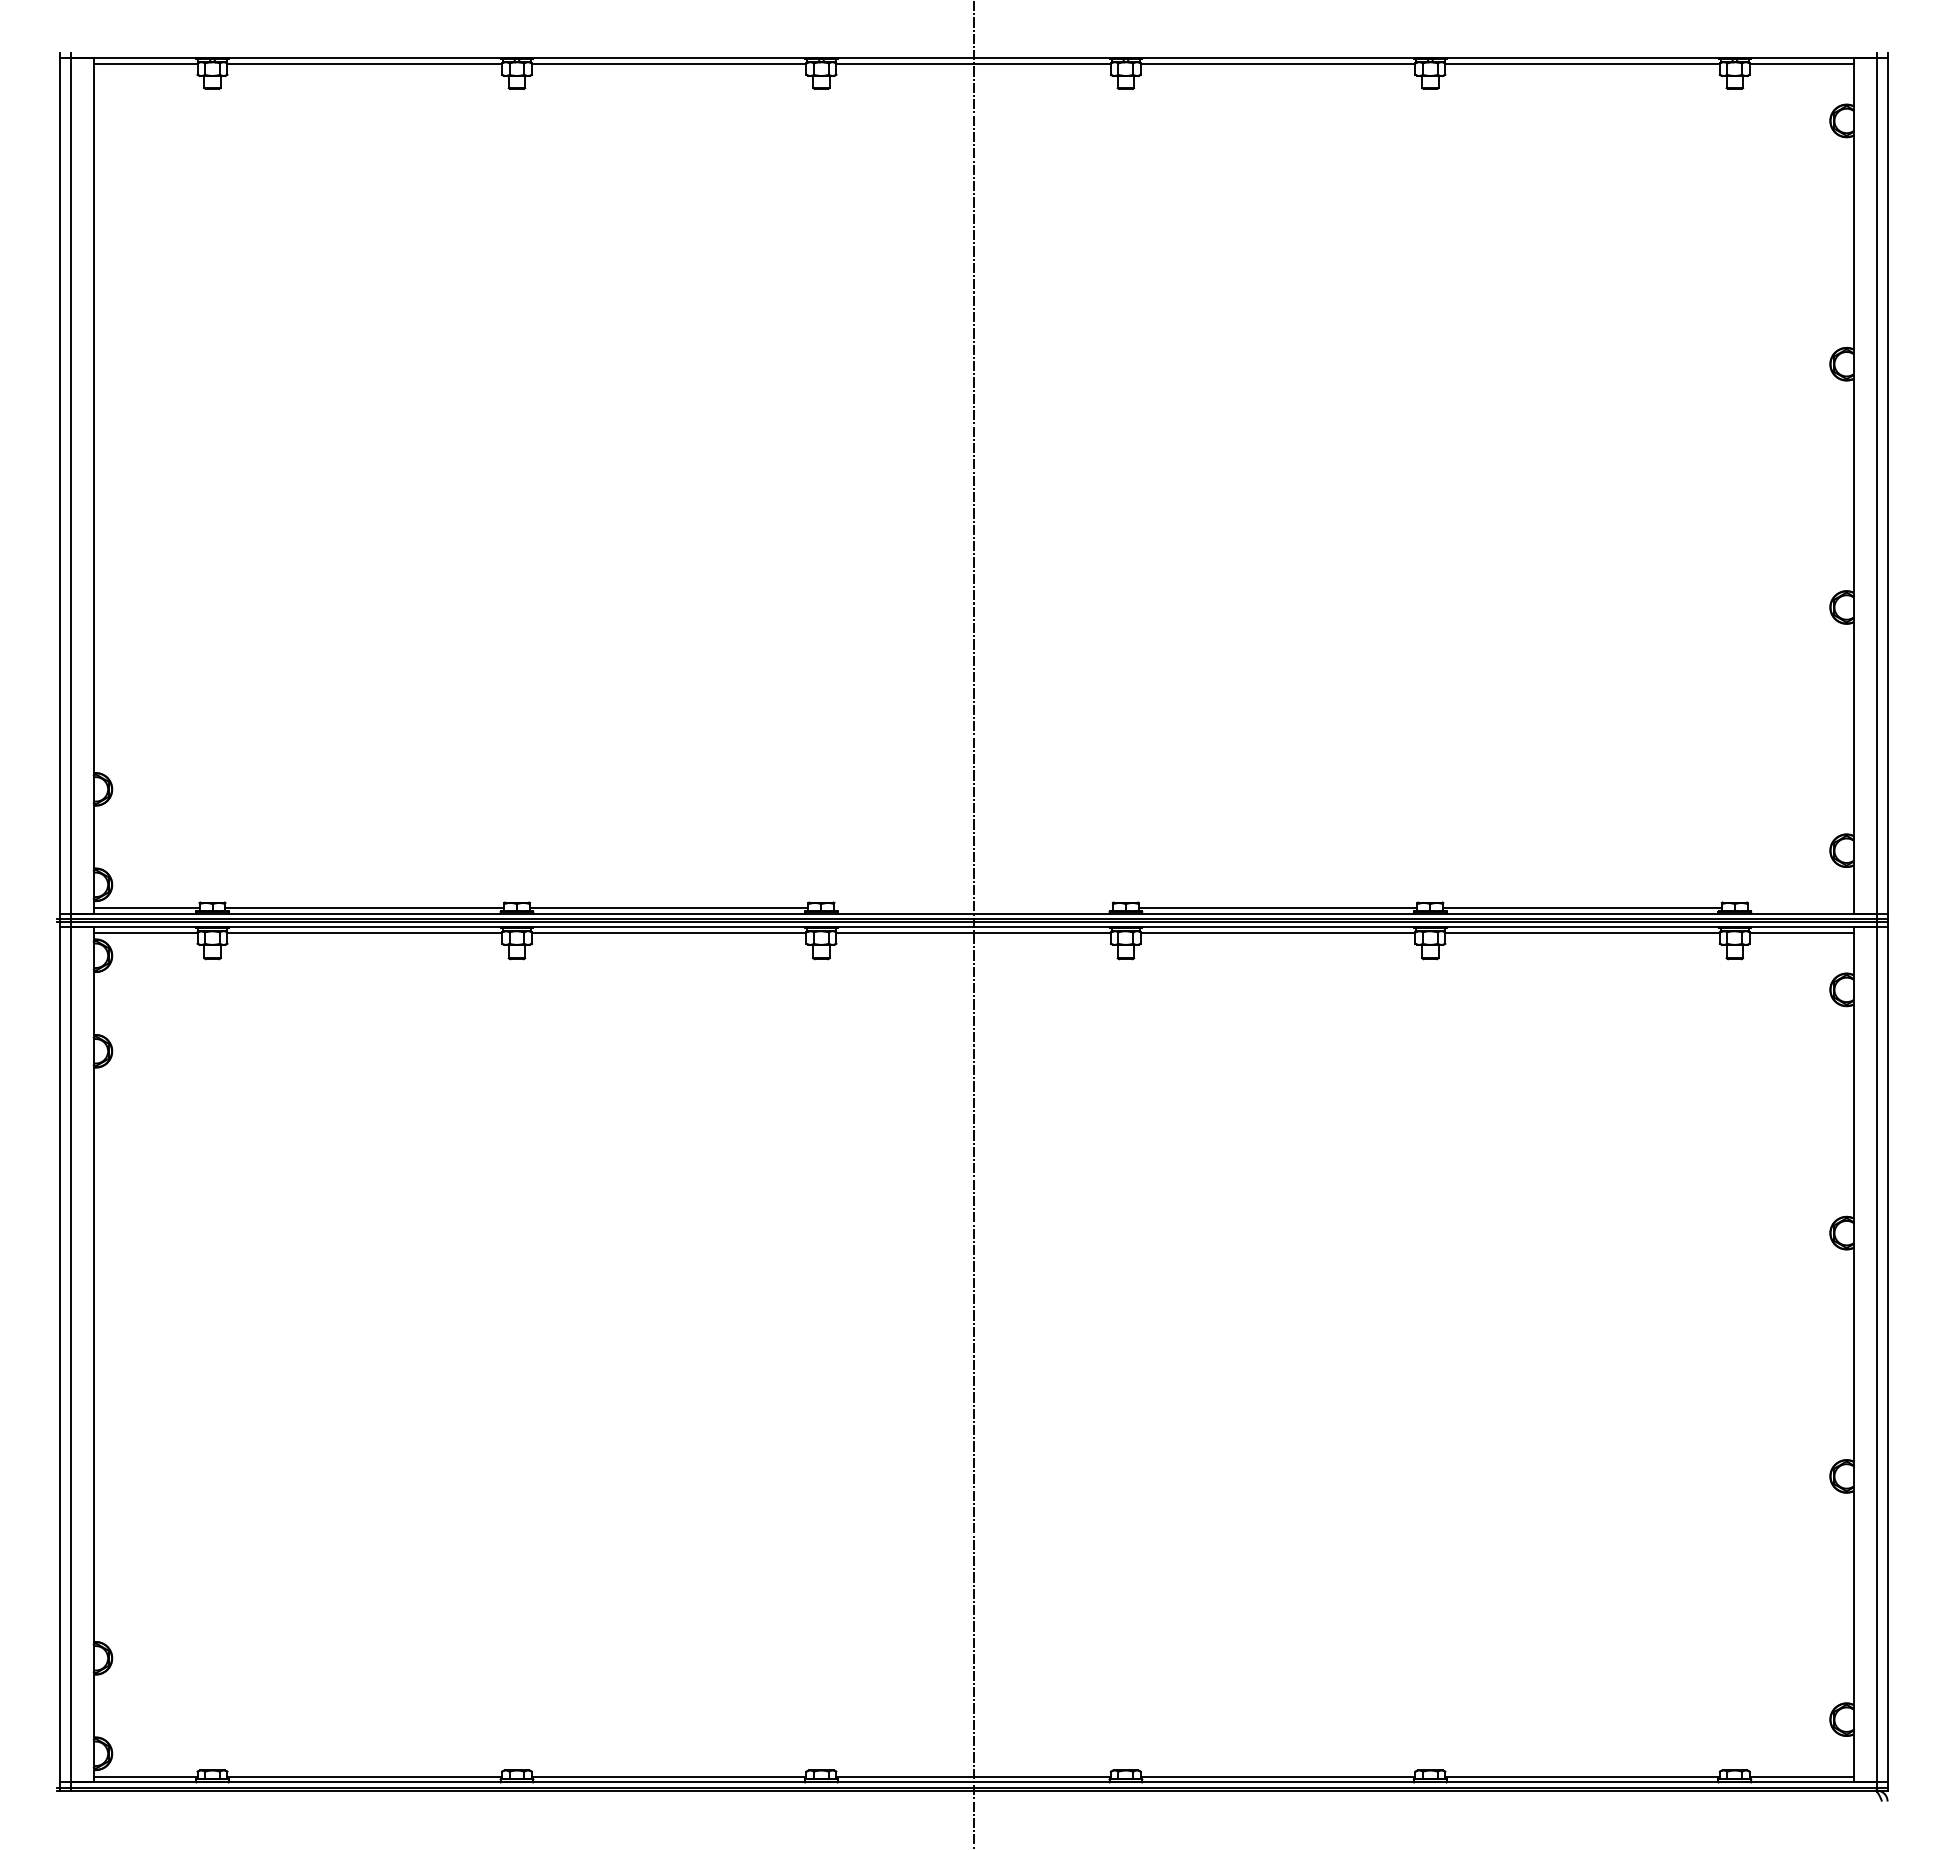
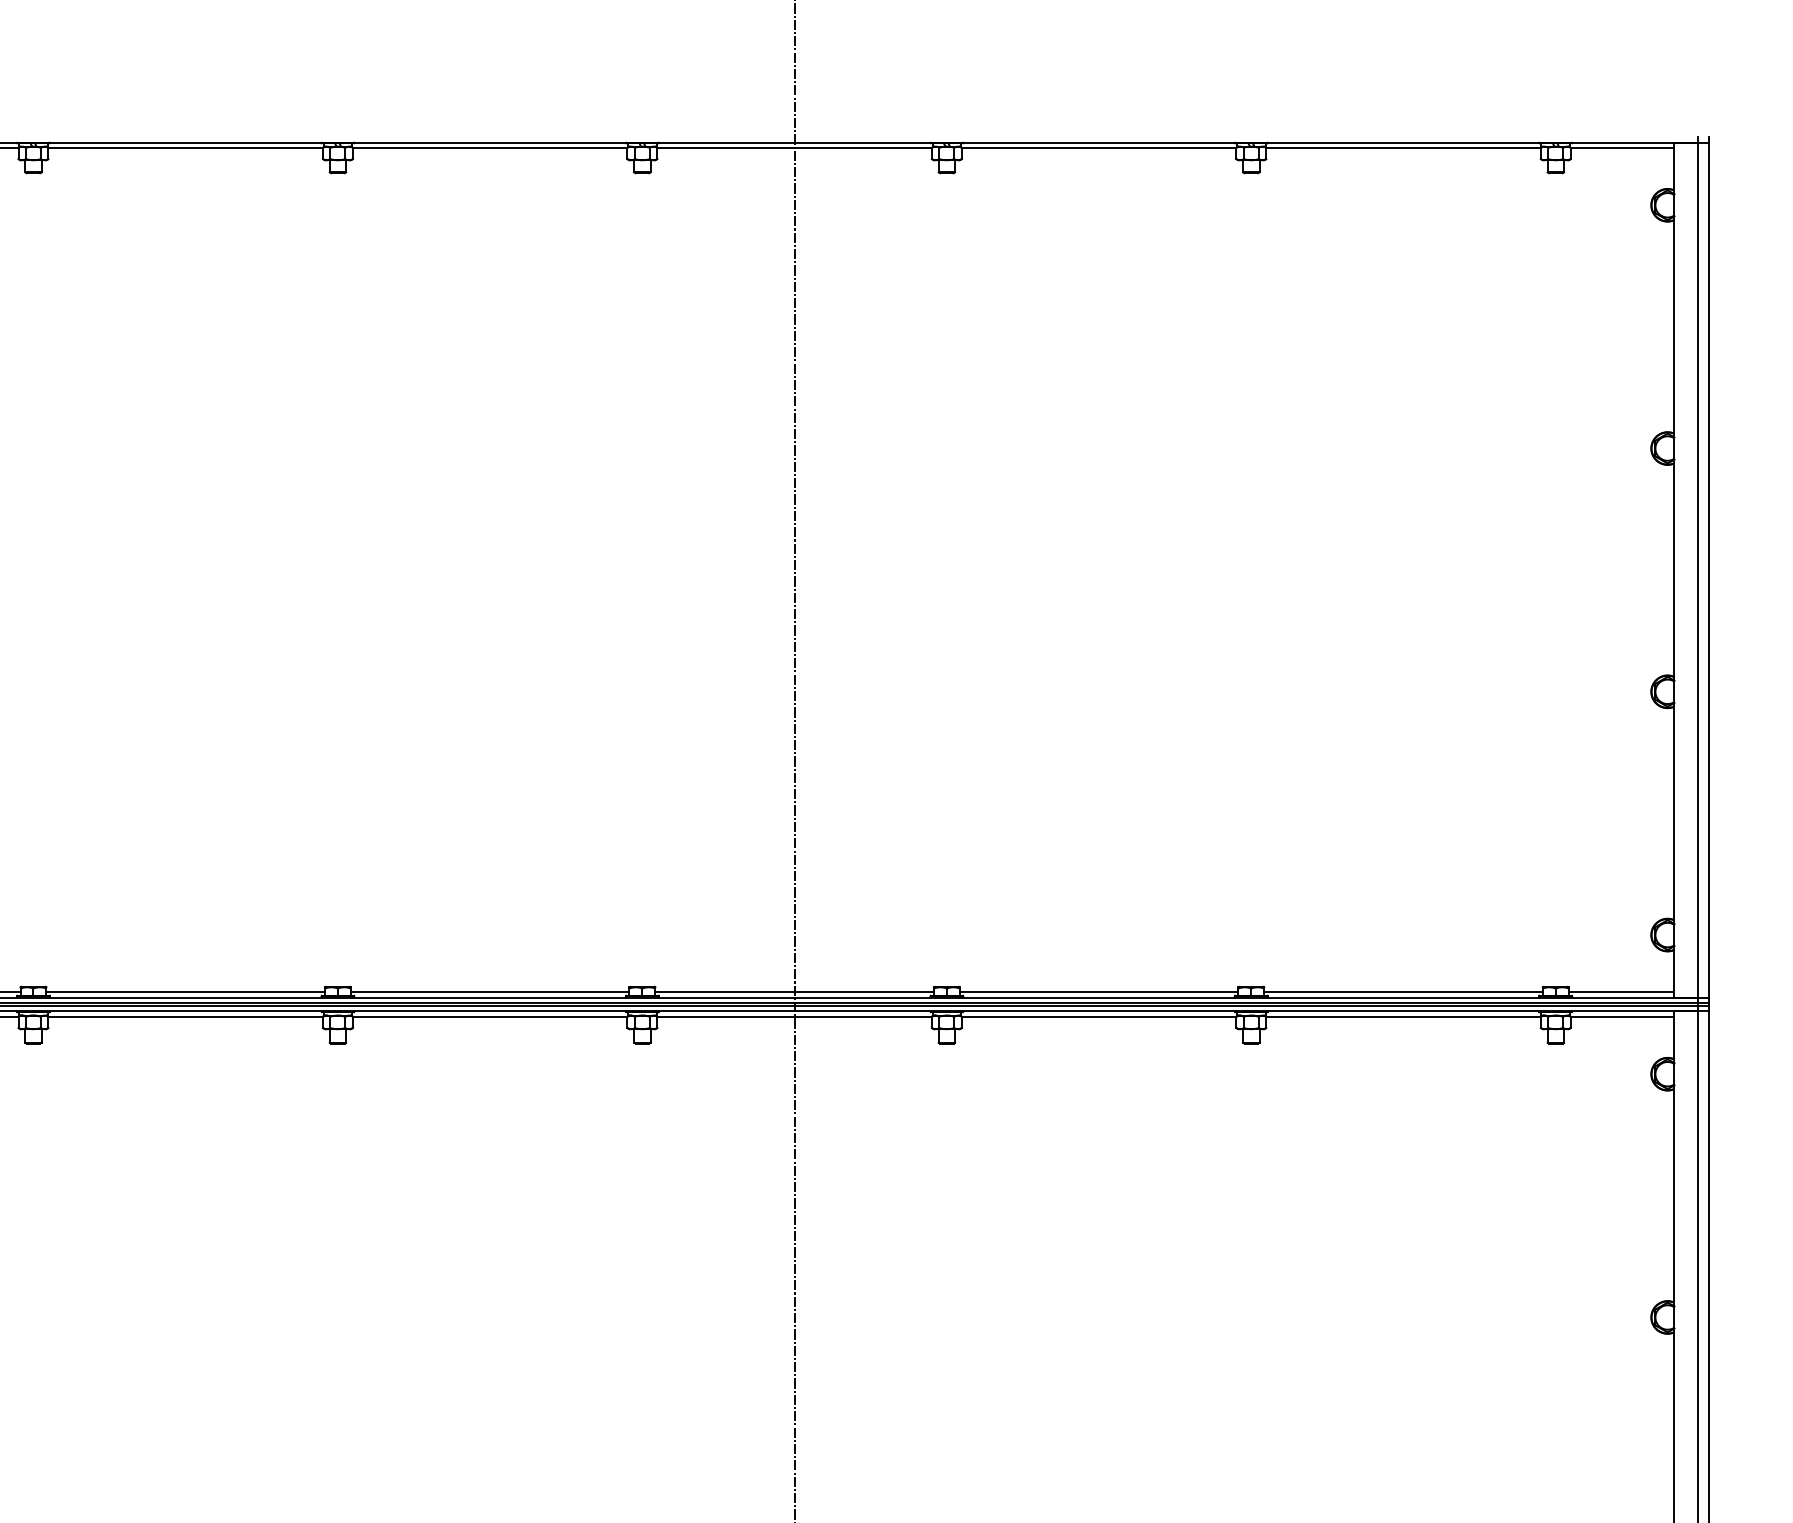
line: (973, 908) -> (794, 992), added
line: (1800, 908) -> (1621, 992), added

